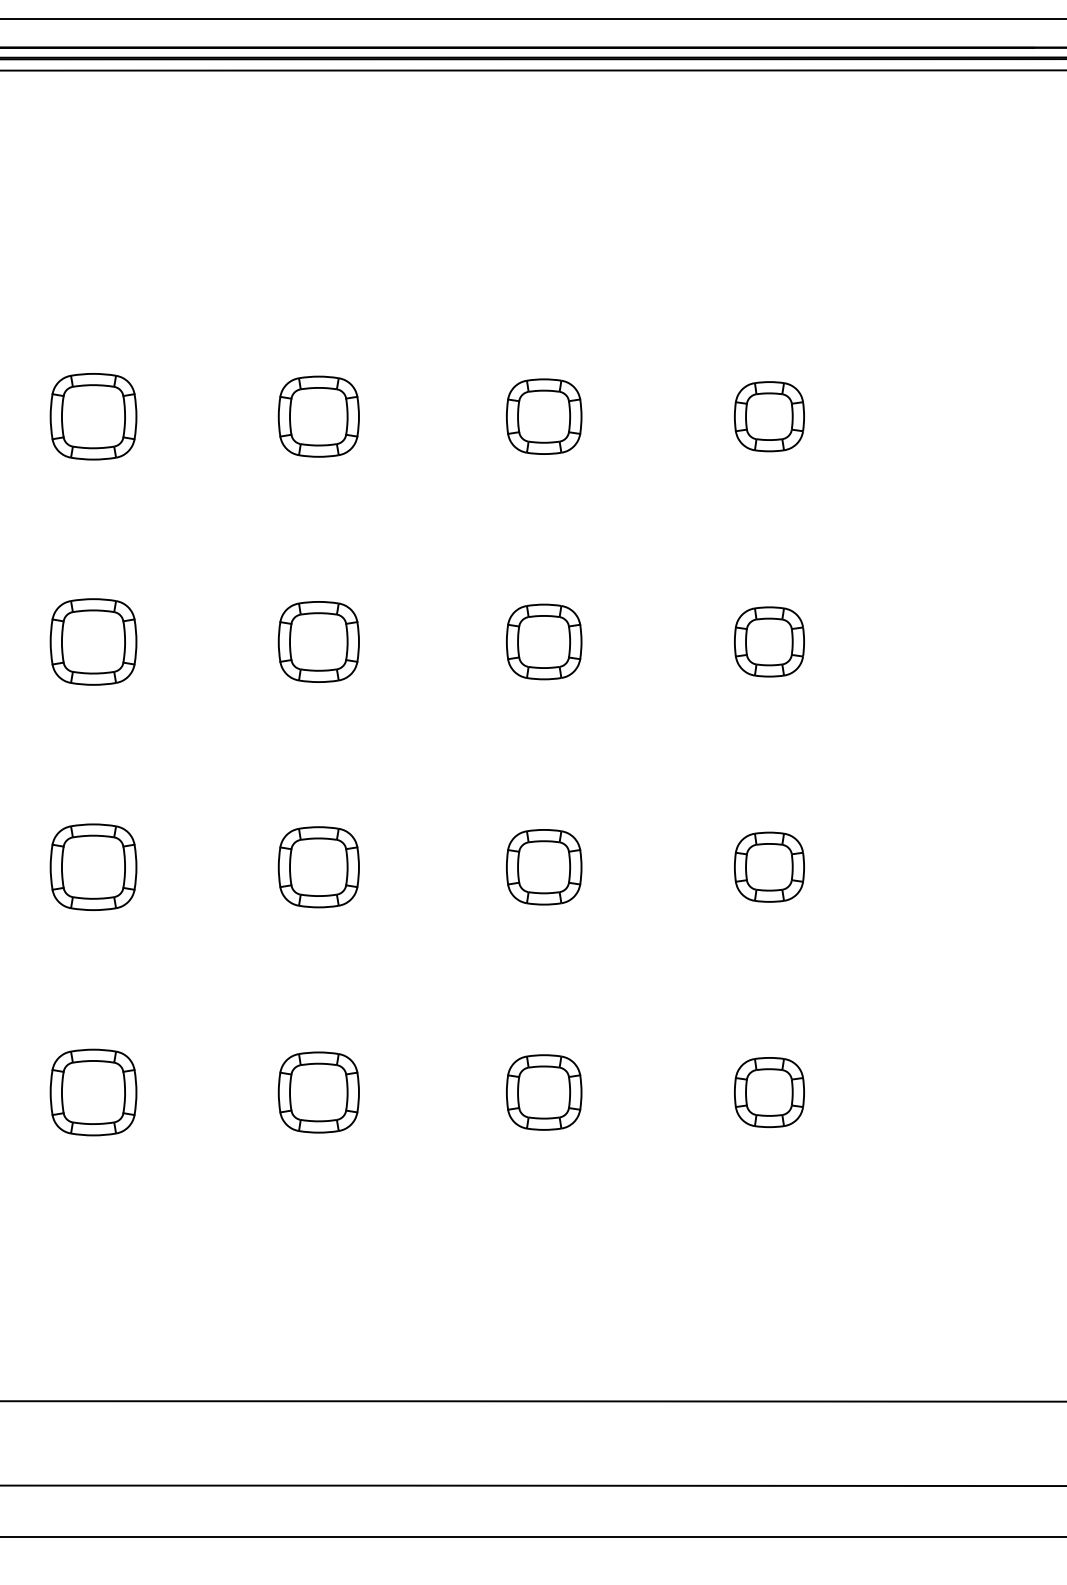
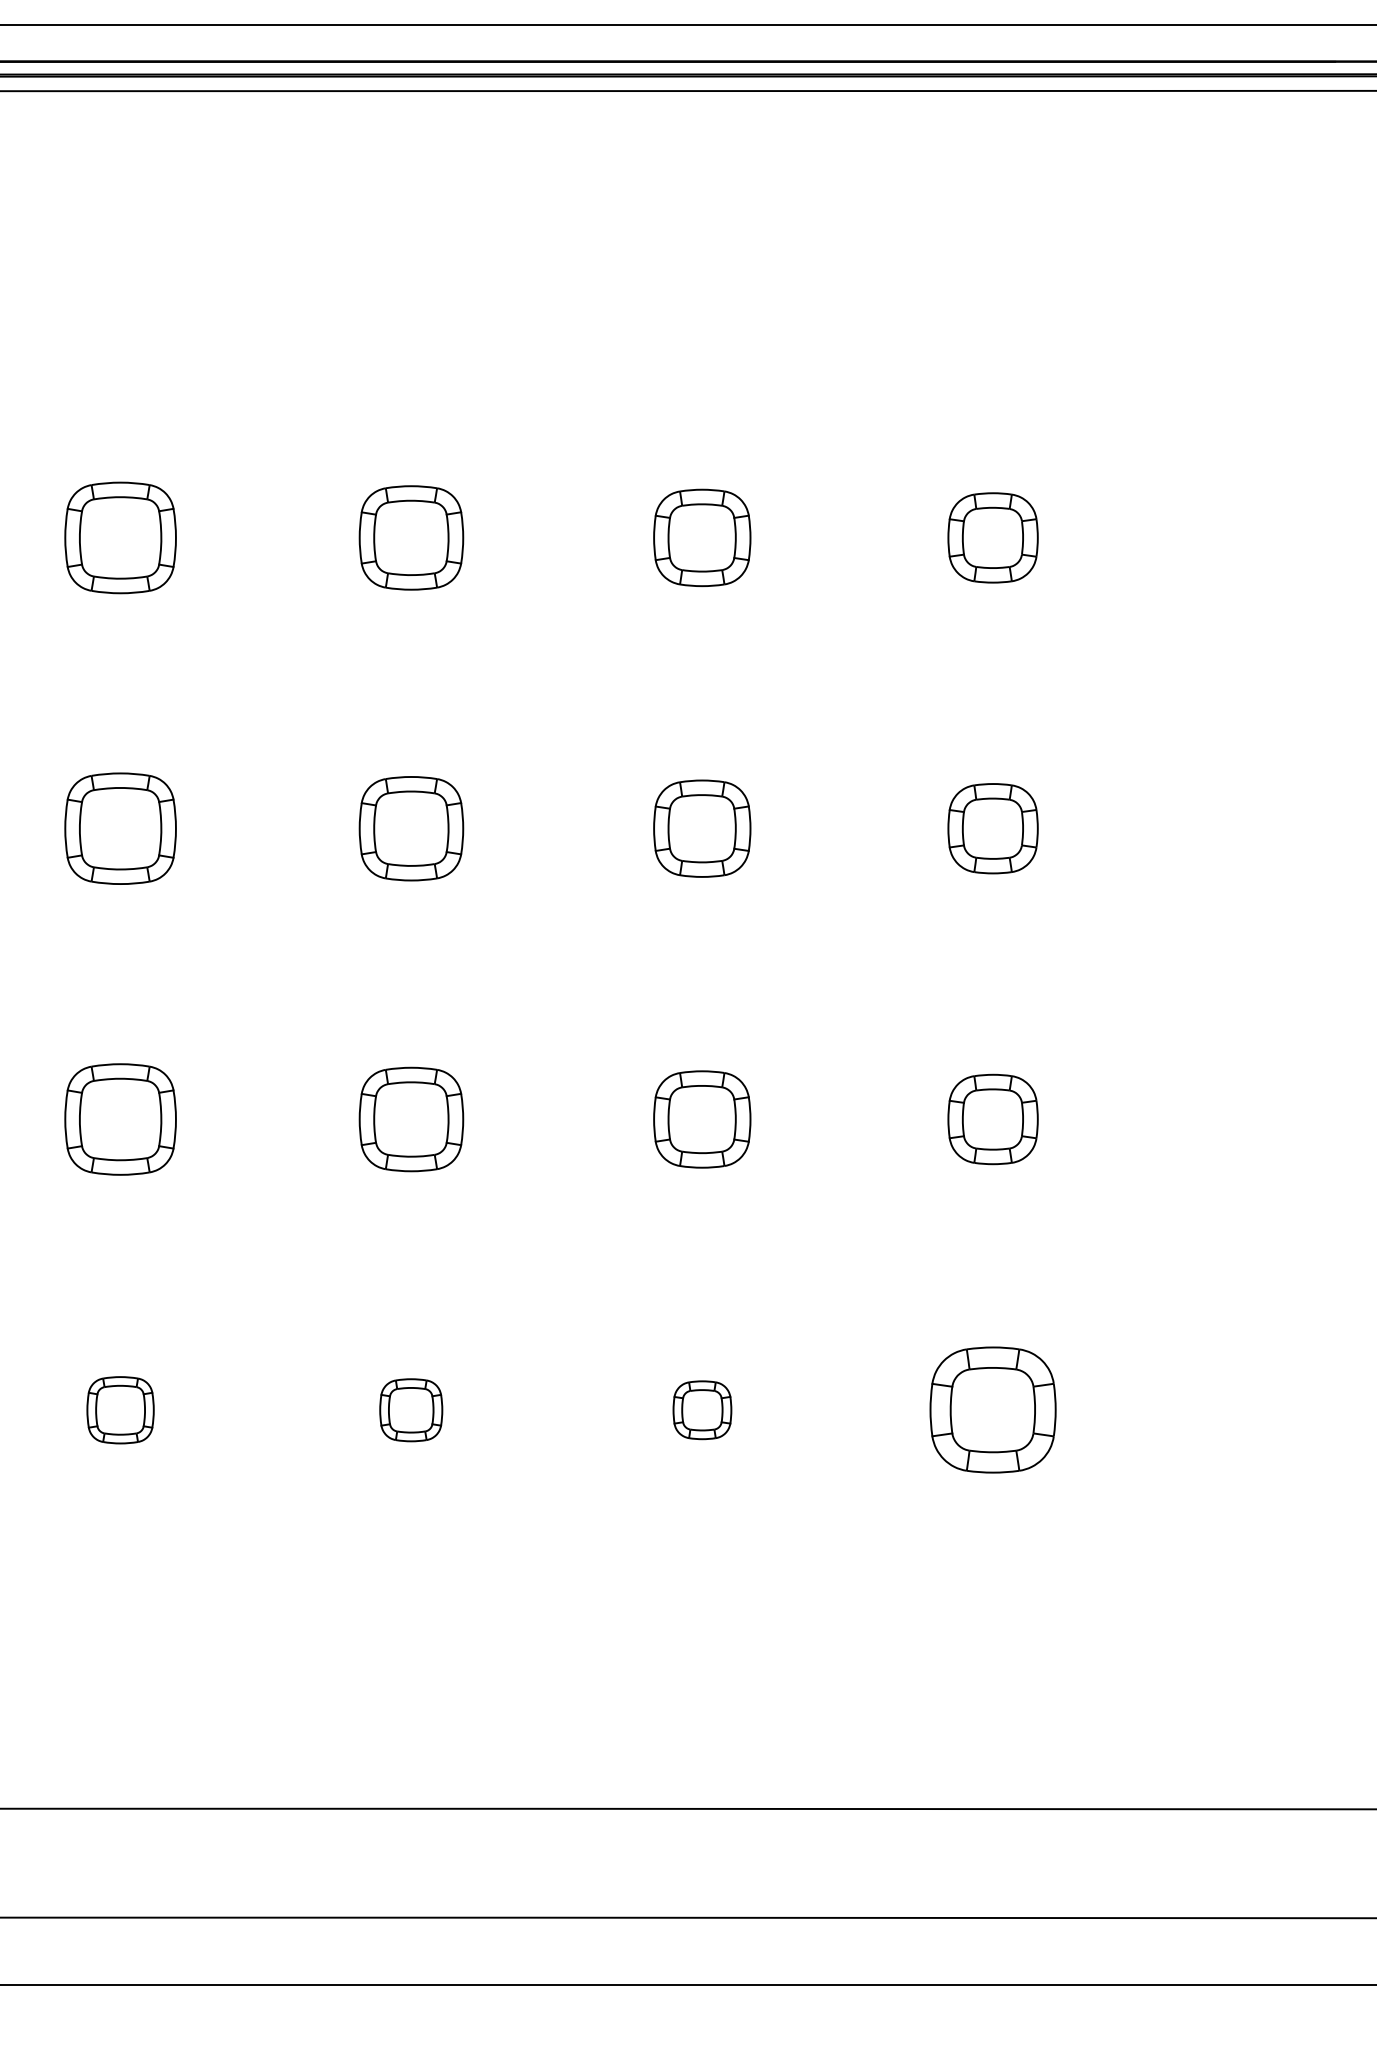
part: (93, 1092) -> (120, 1410), size x0.6
part: (318, 1092) -> (410, 1410), size x0.6
part: (544, 1092) -> (702, 1410), size x0.6
part: (769, 1092) -> (993, 1410), size x1.4

